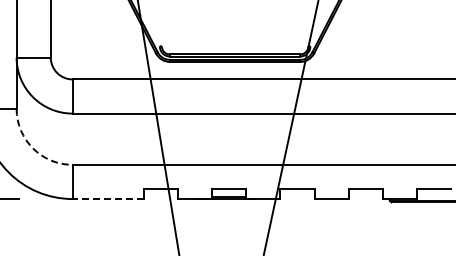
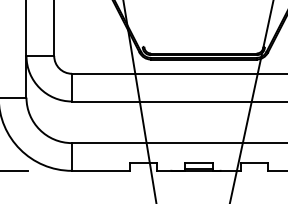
arc: (33, 148) -> (40, 129), dashed -> solid
line: (108, 199) -> (101, 171), dashed -> solid

